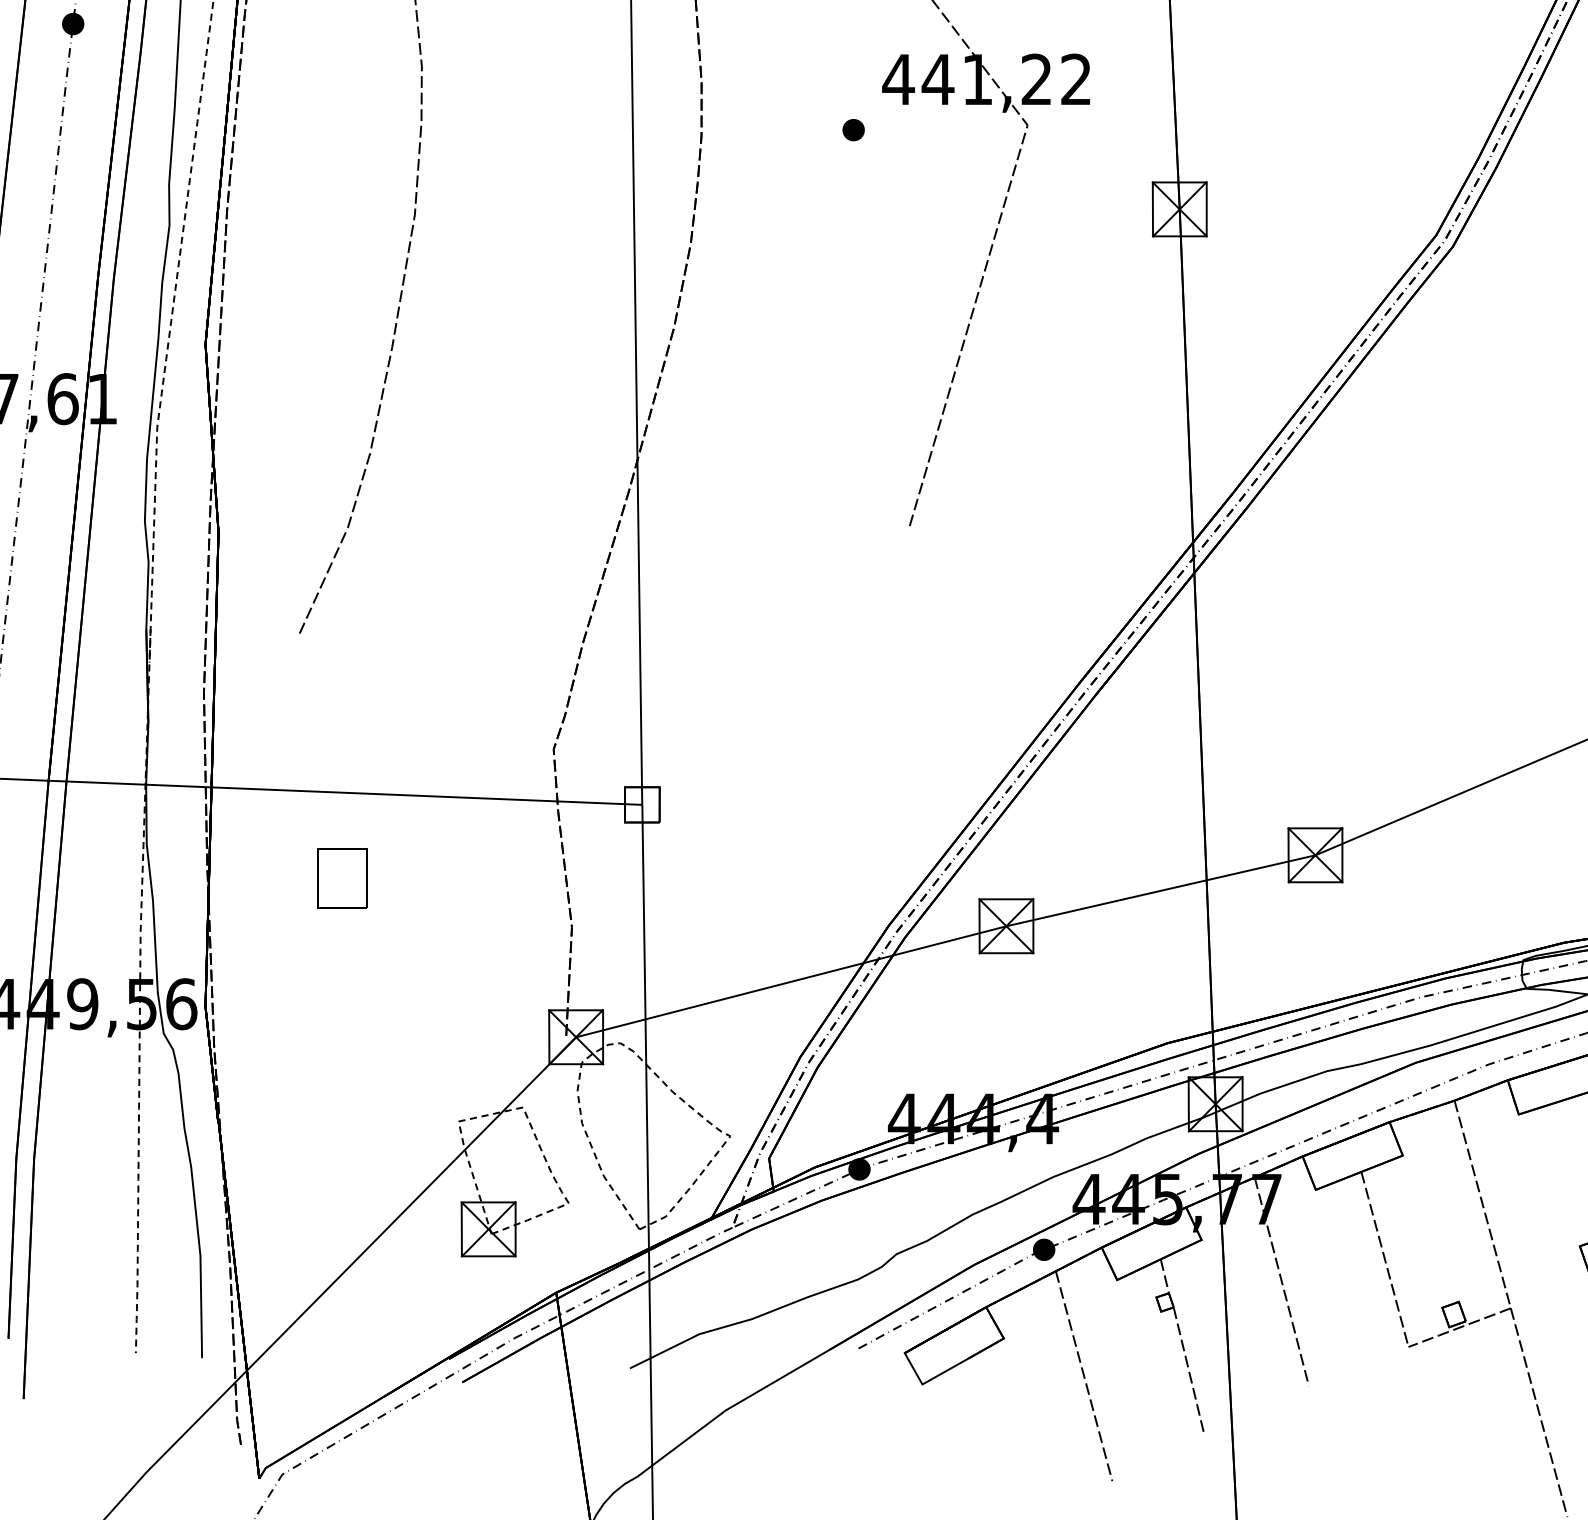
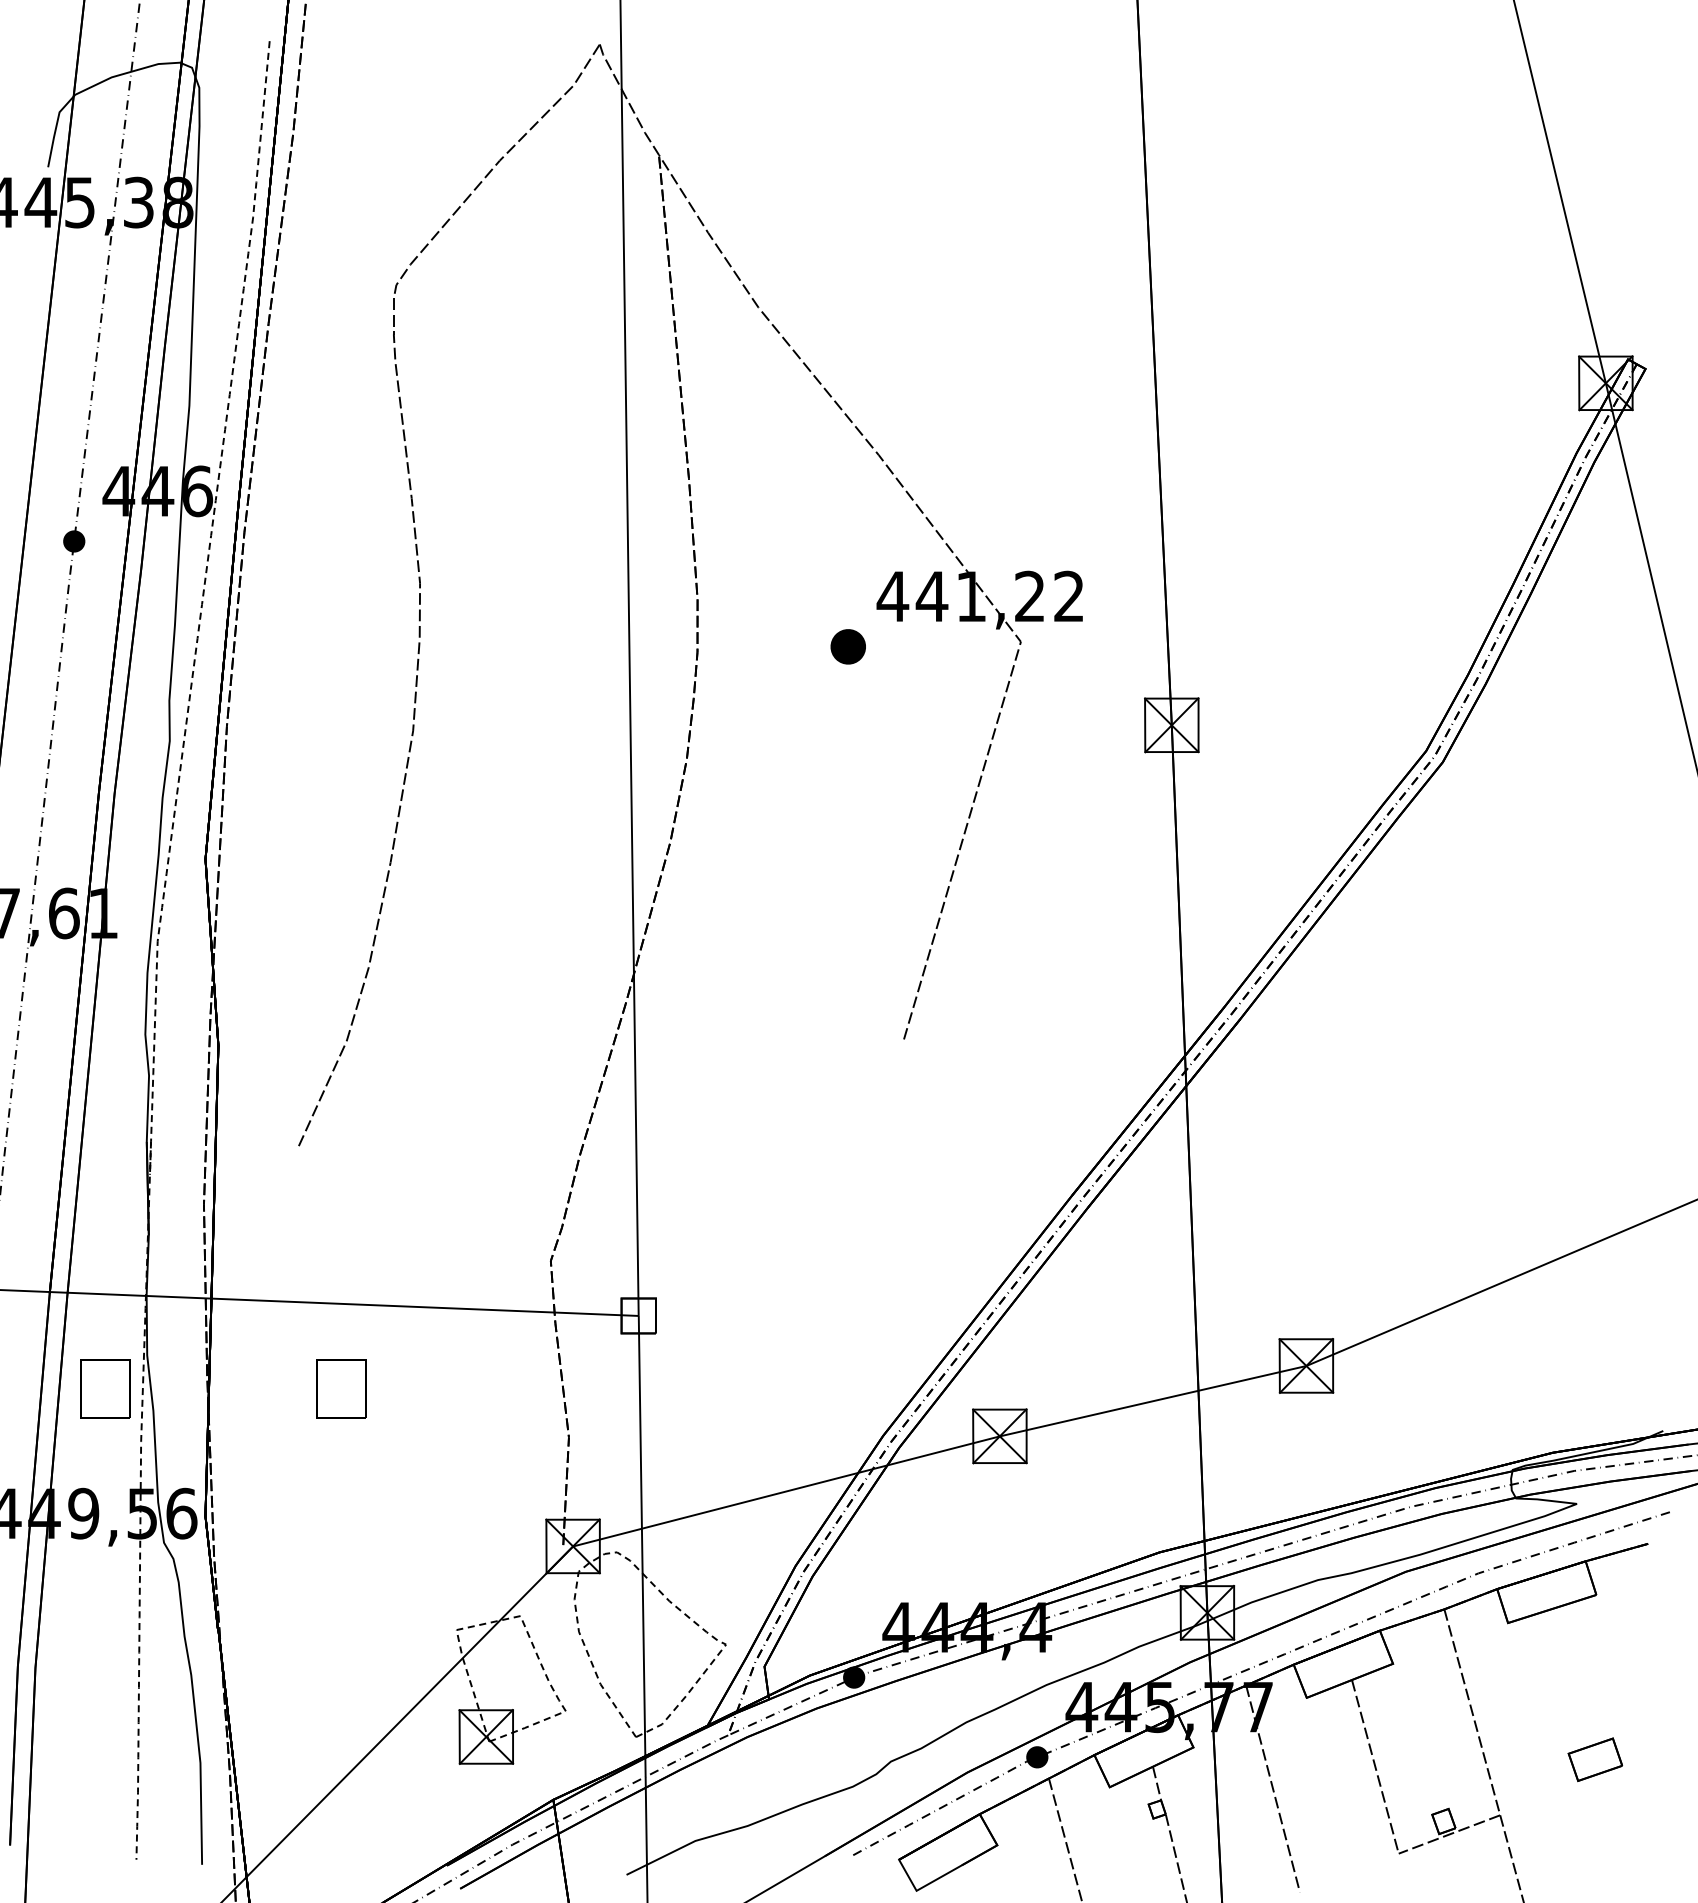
part: (853, 129) -> (848, 646), size x1.6
part: (104, 878) -> (105, 1388), added

